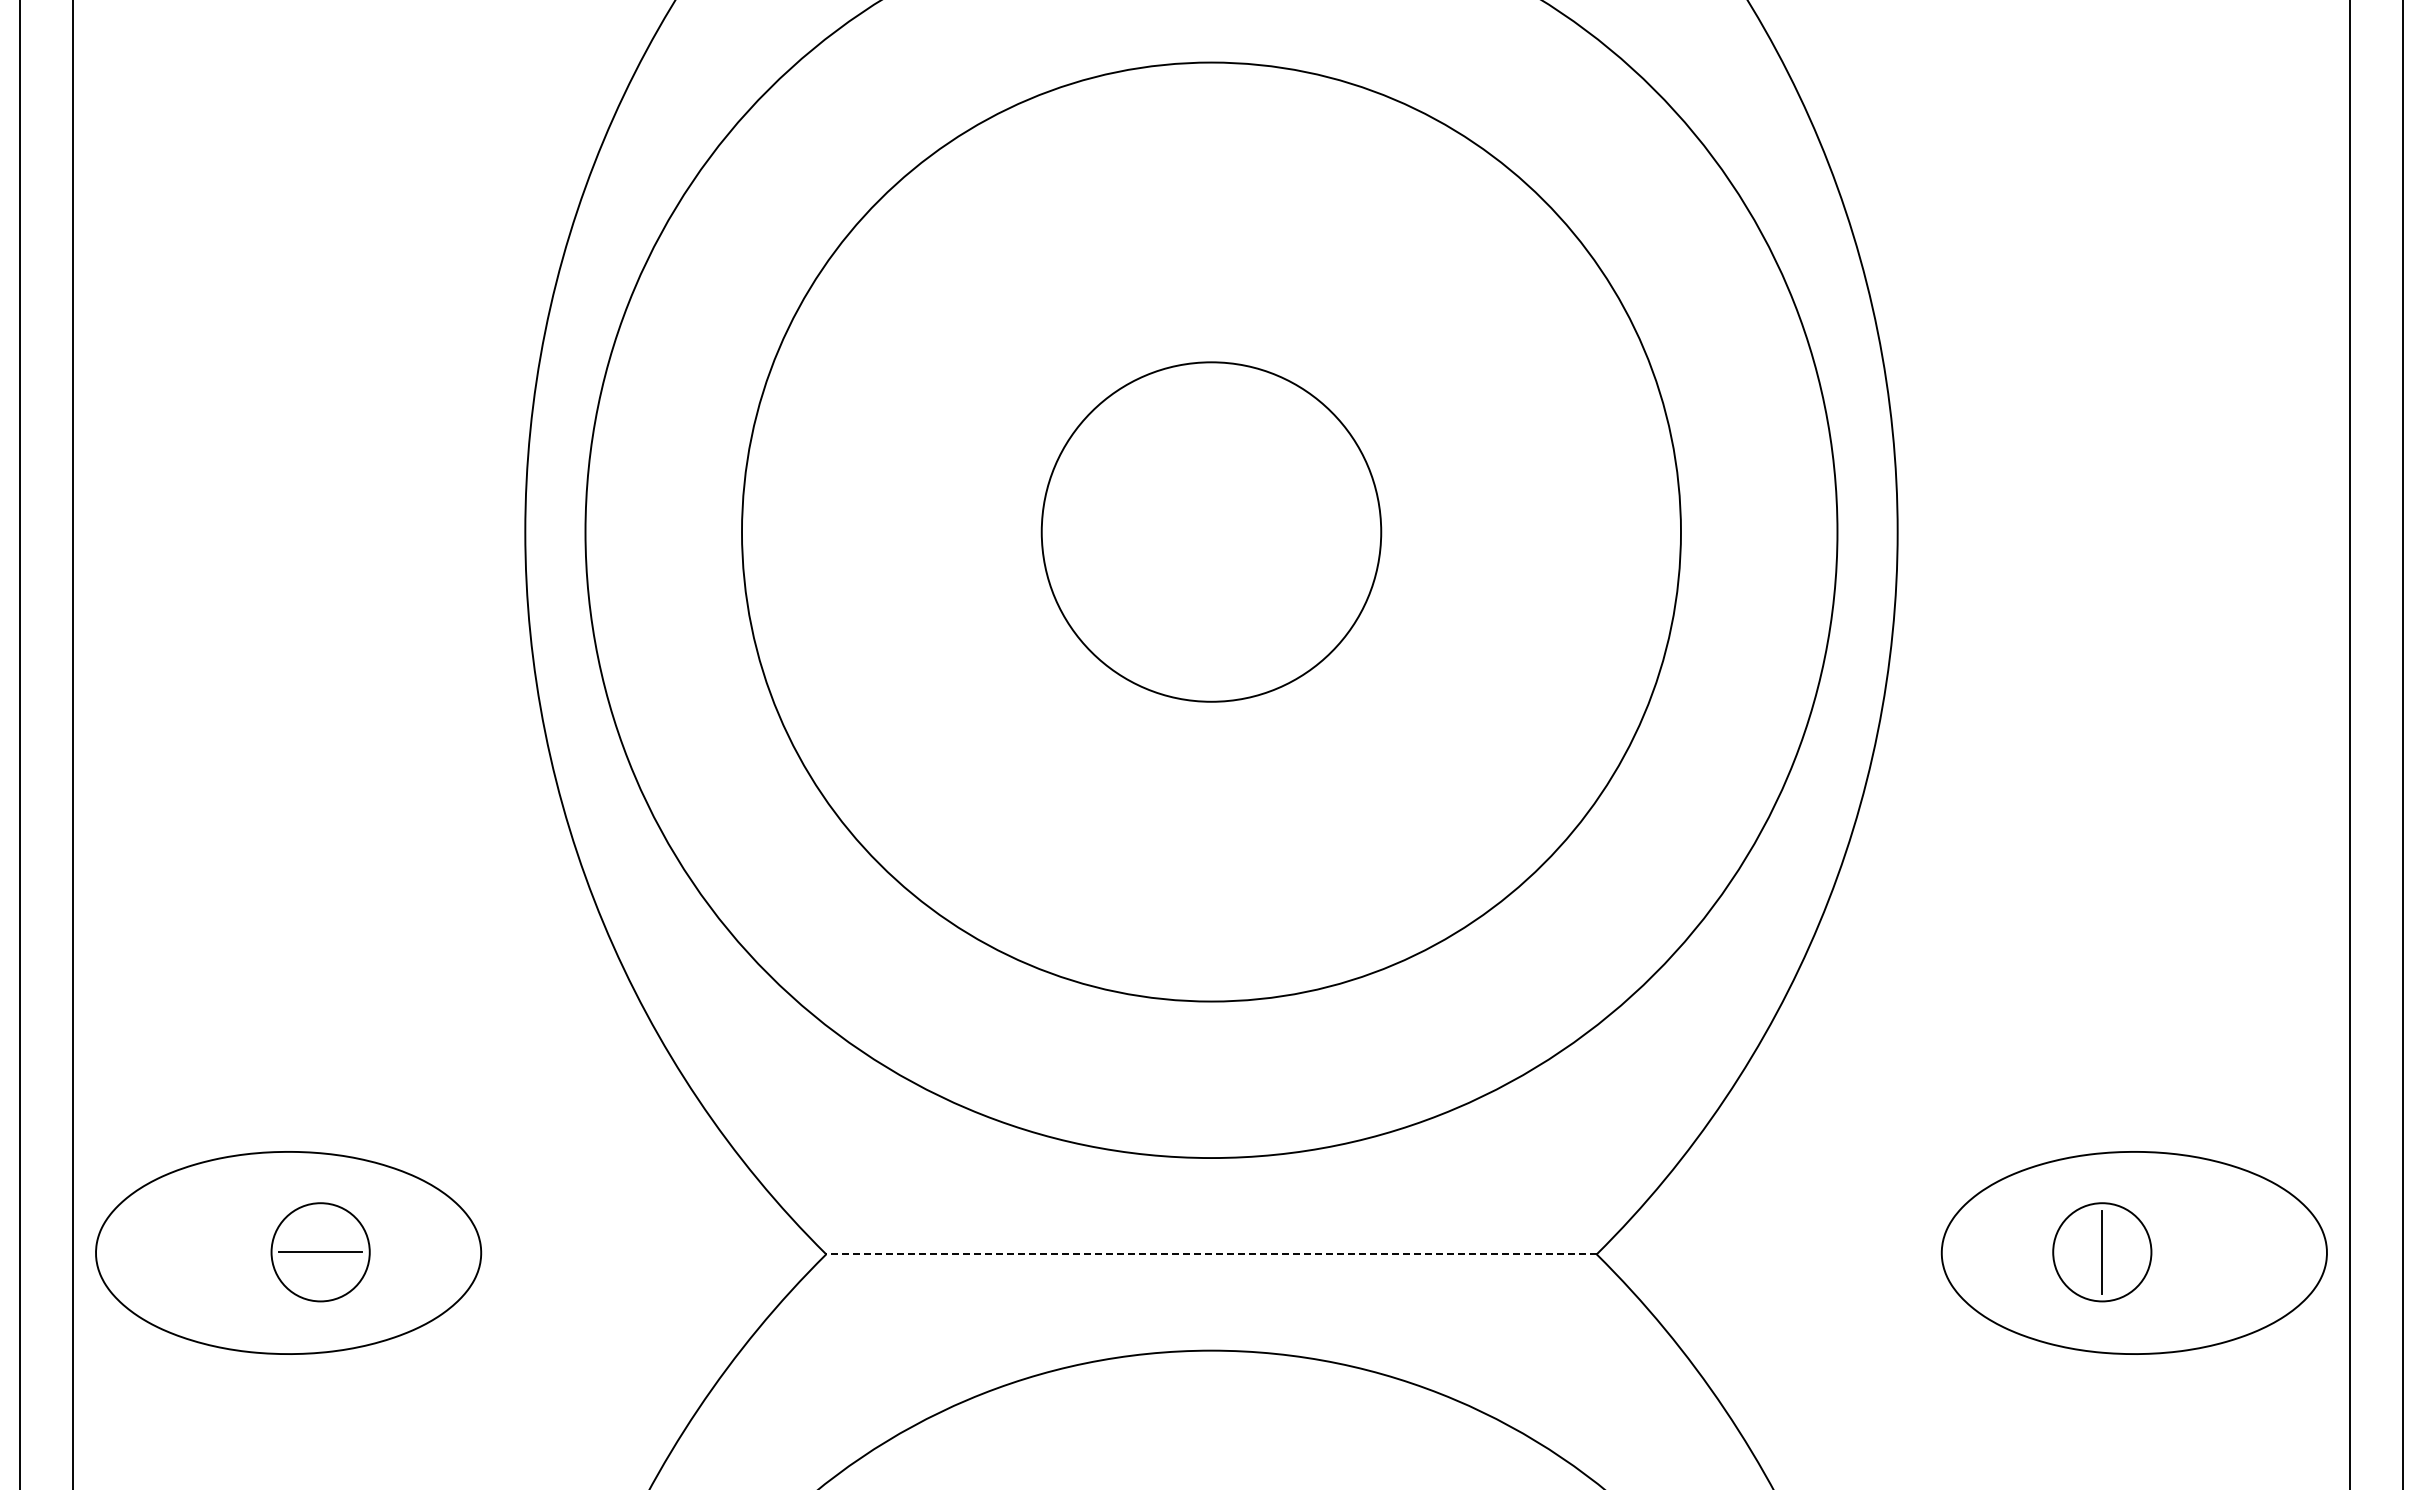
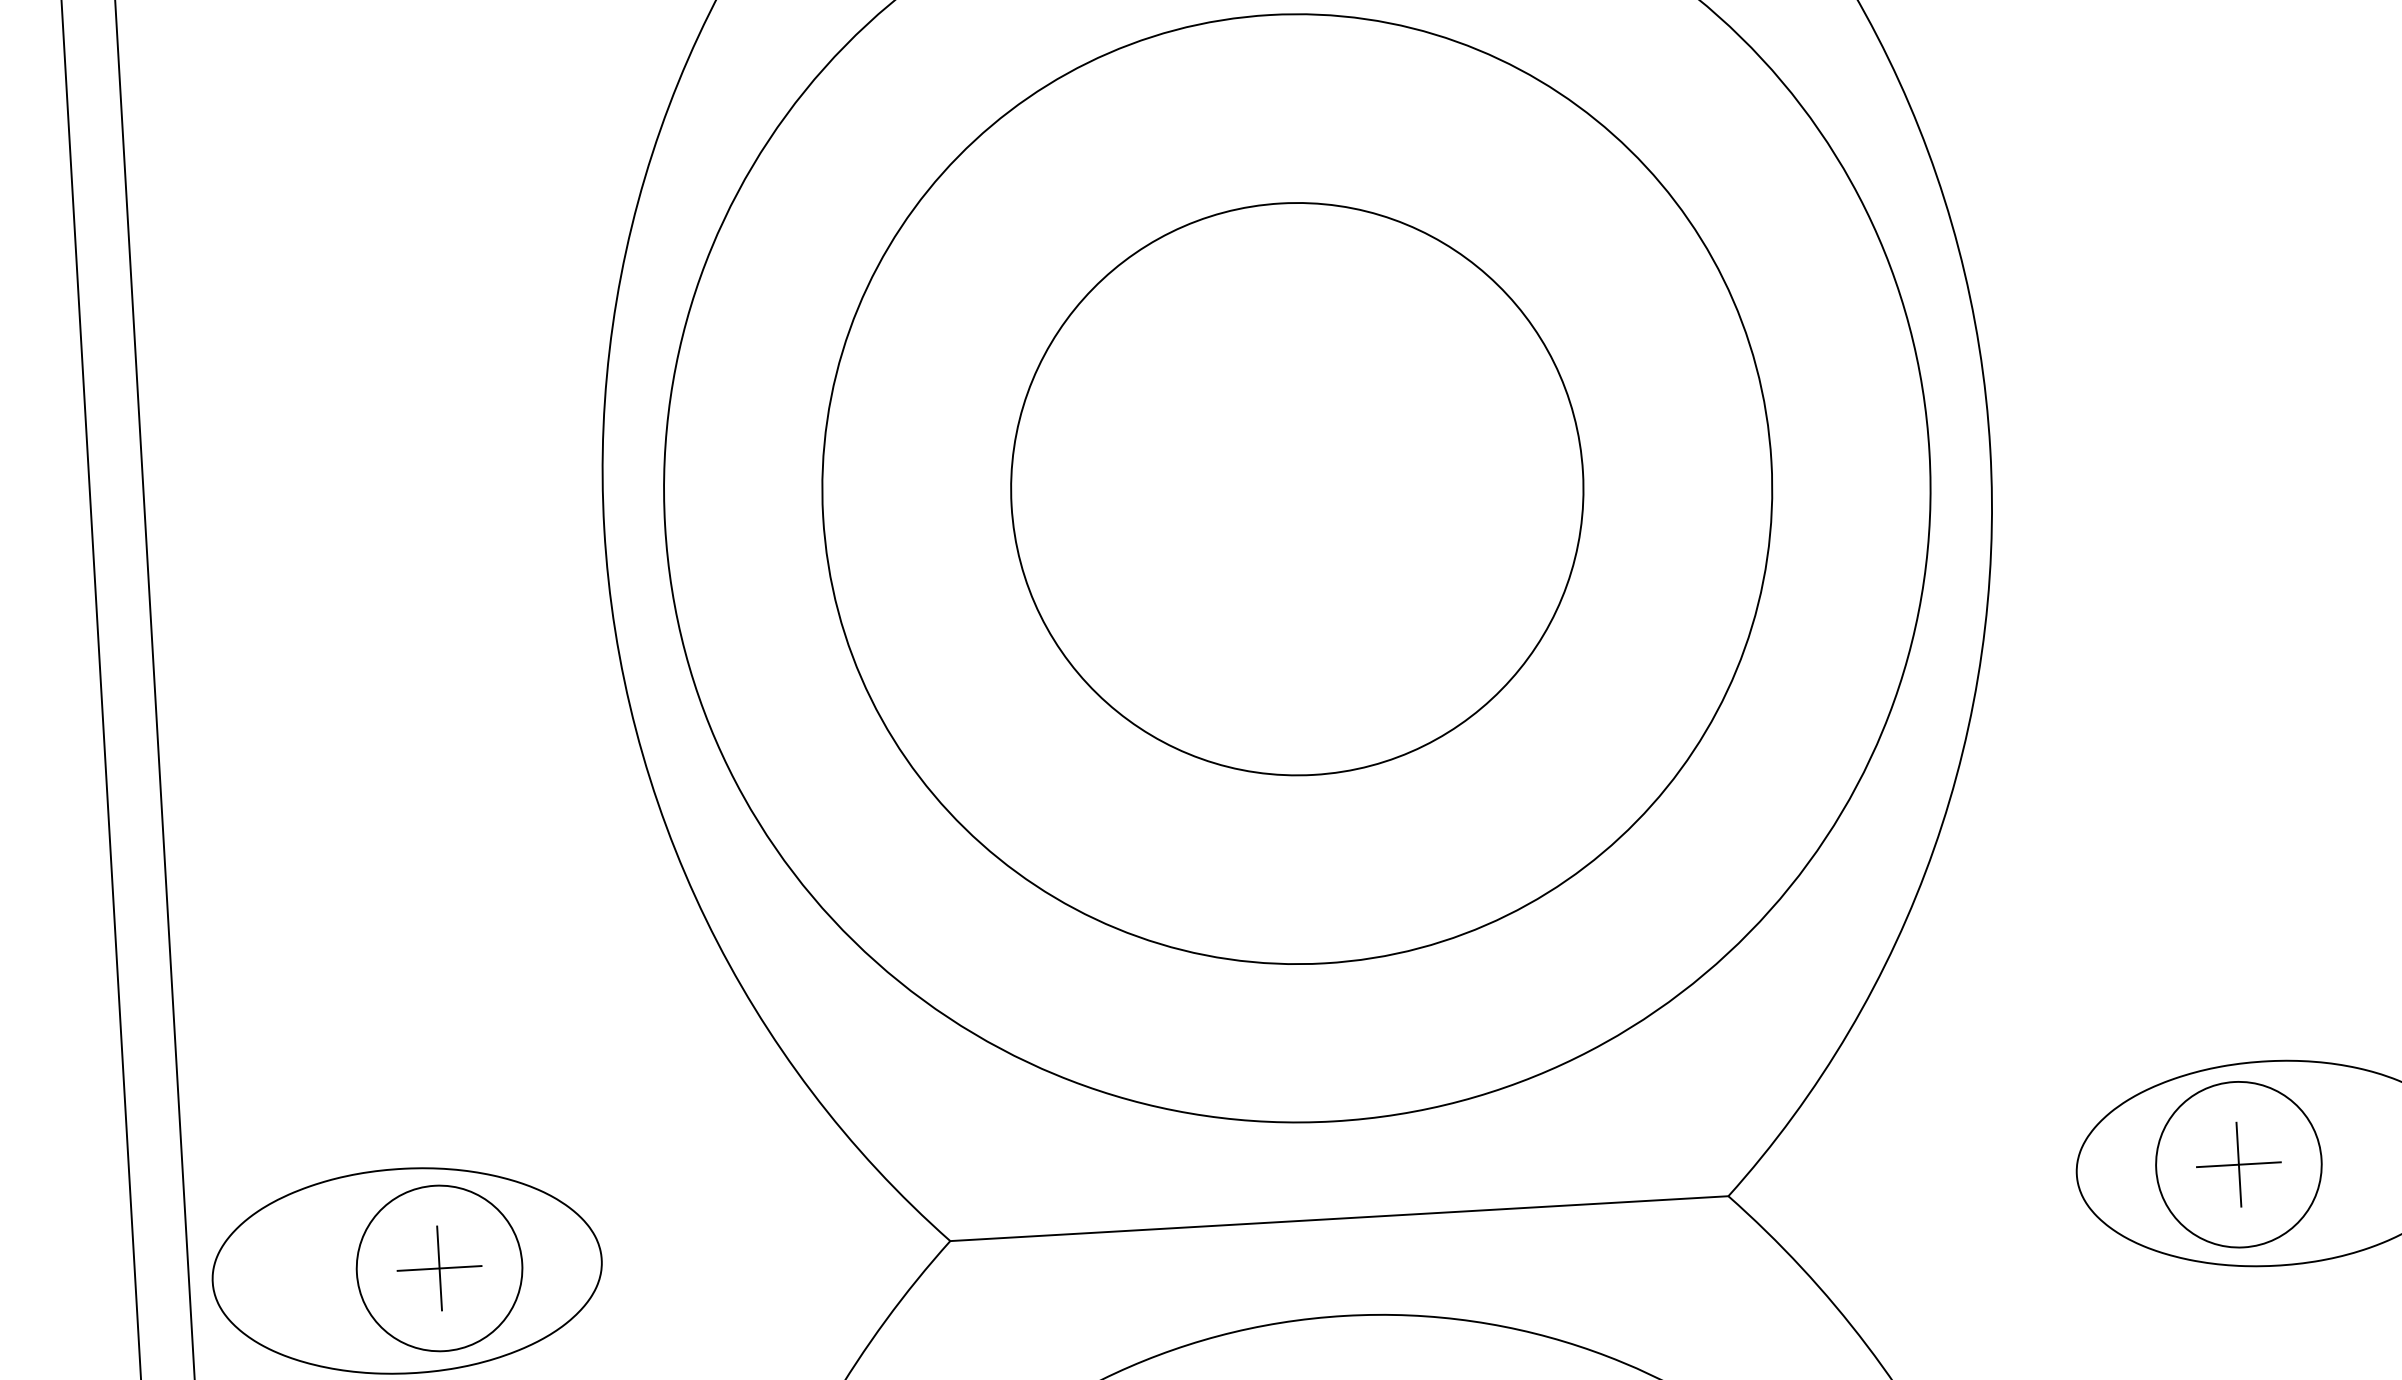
circle: (1211, 531) -> (1297, 488), size x1.67
line: (320, 1251) -> (439, 1267), added
circle: (320, 1252) -> (439, 1268), size x1.67
line: (2101, 1252) -> (2238, 1164), added
circle: (2102, 1252) -> (2239, 1164), size x1.67
line: (1211, 1254) -> (1339, 1218), dashed -> solid

